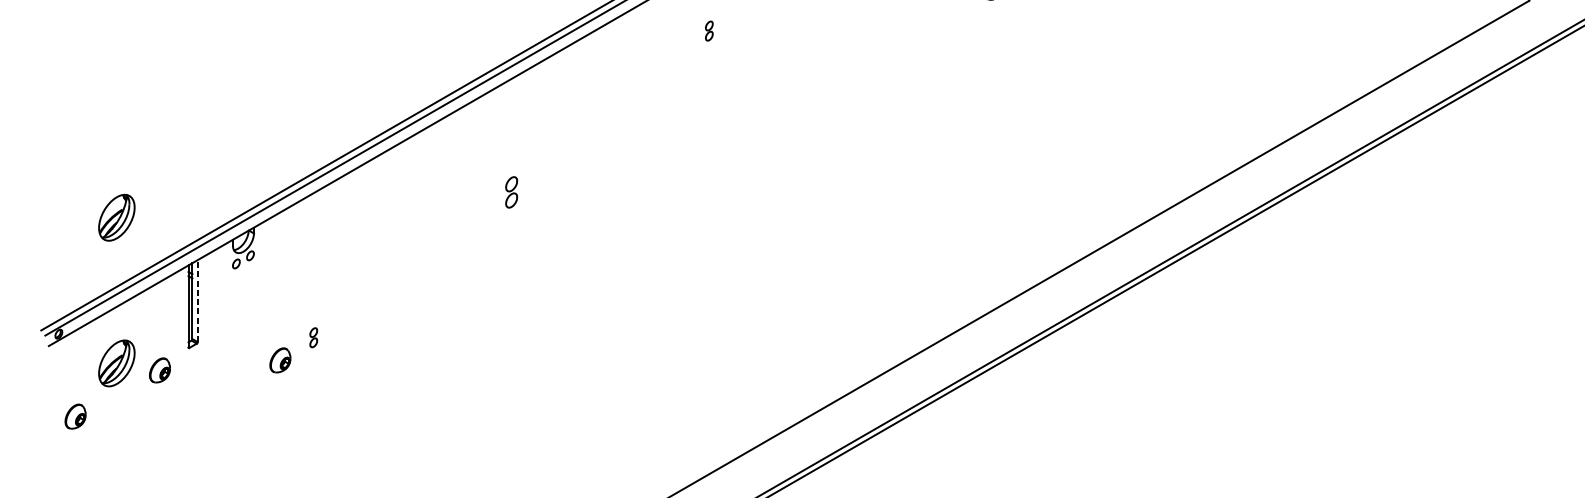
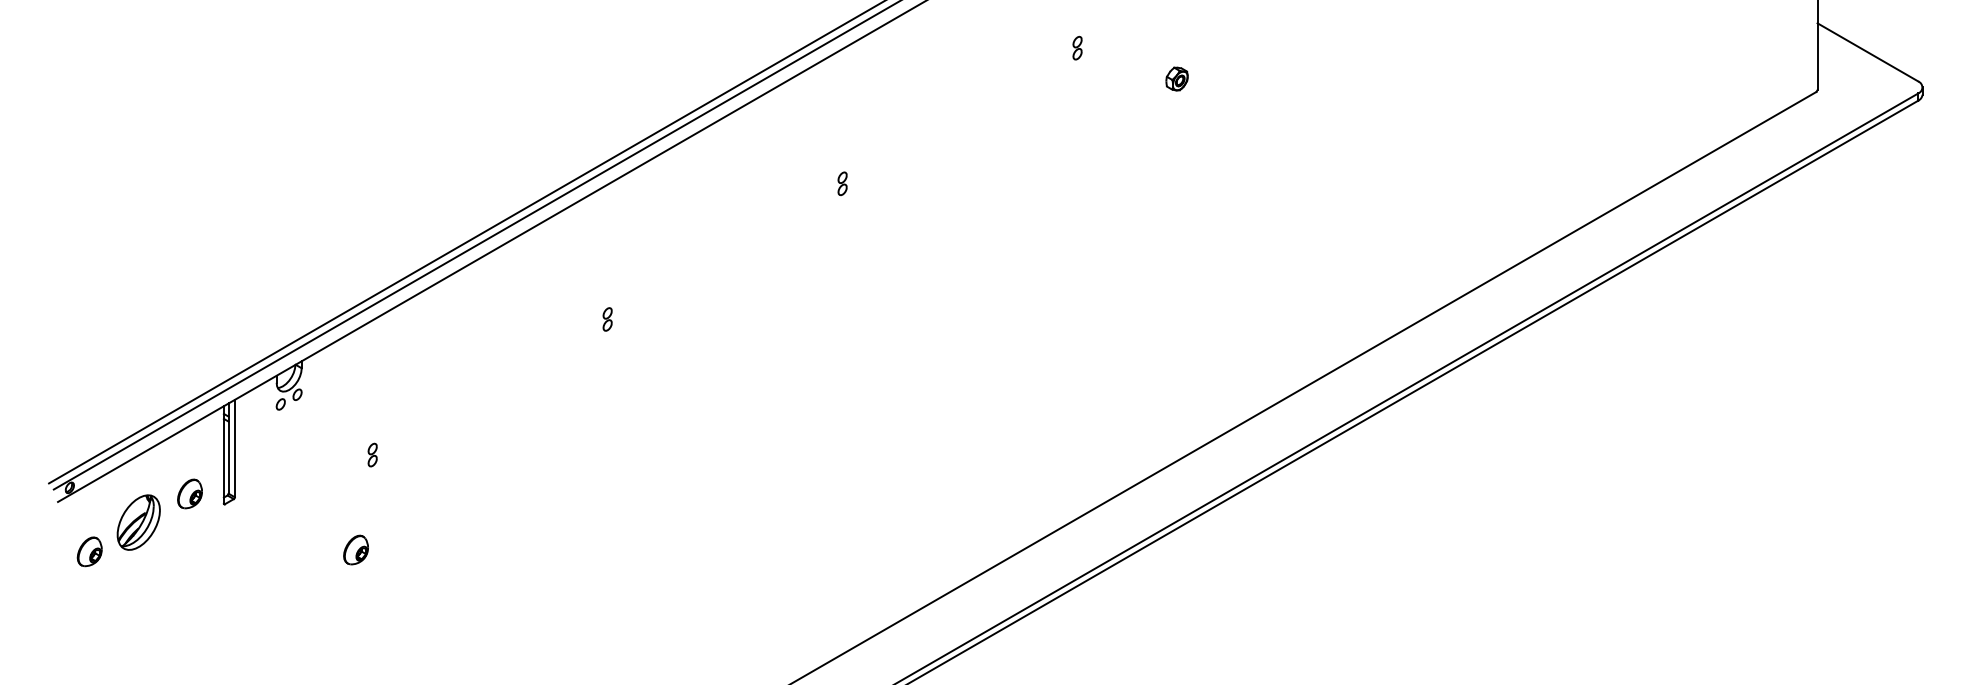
part: (709, 30) -> (842, 183), moved
part: (511, 192) -> (607, 319), size x0.62
part: (116, 217) -> (138, 349), removed
line: (197, 301) -> (234, 448), dashed -> solid
part: (313, 337) -> (372, 454), moved
part: (279, 359) -> (355, 549), moved
part: (159, 370) -> (189, 493), moved
part: (75, 416) -> (89, 551), moved

